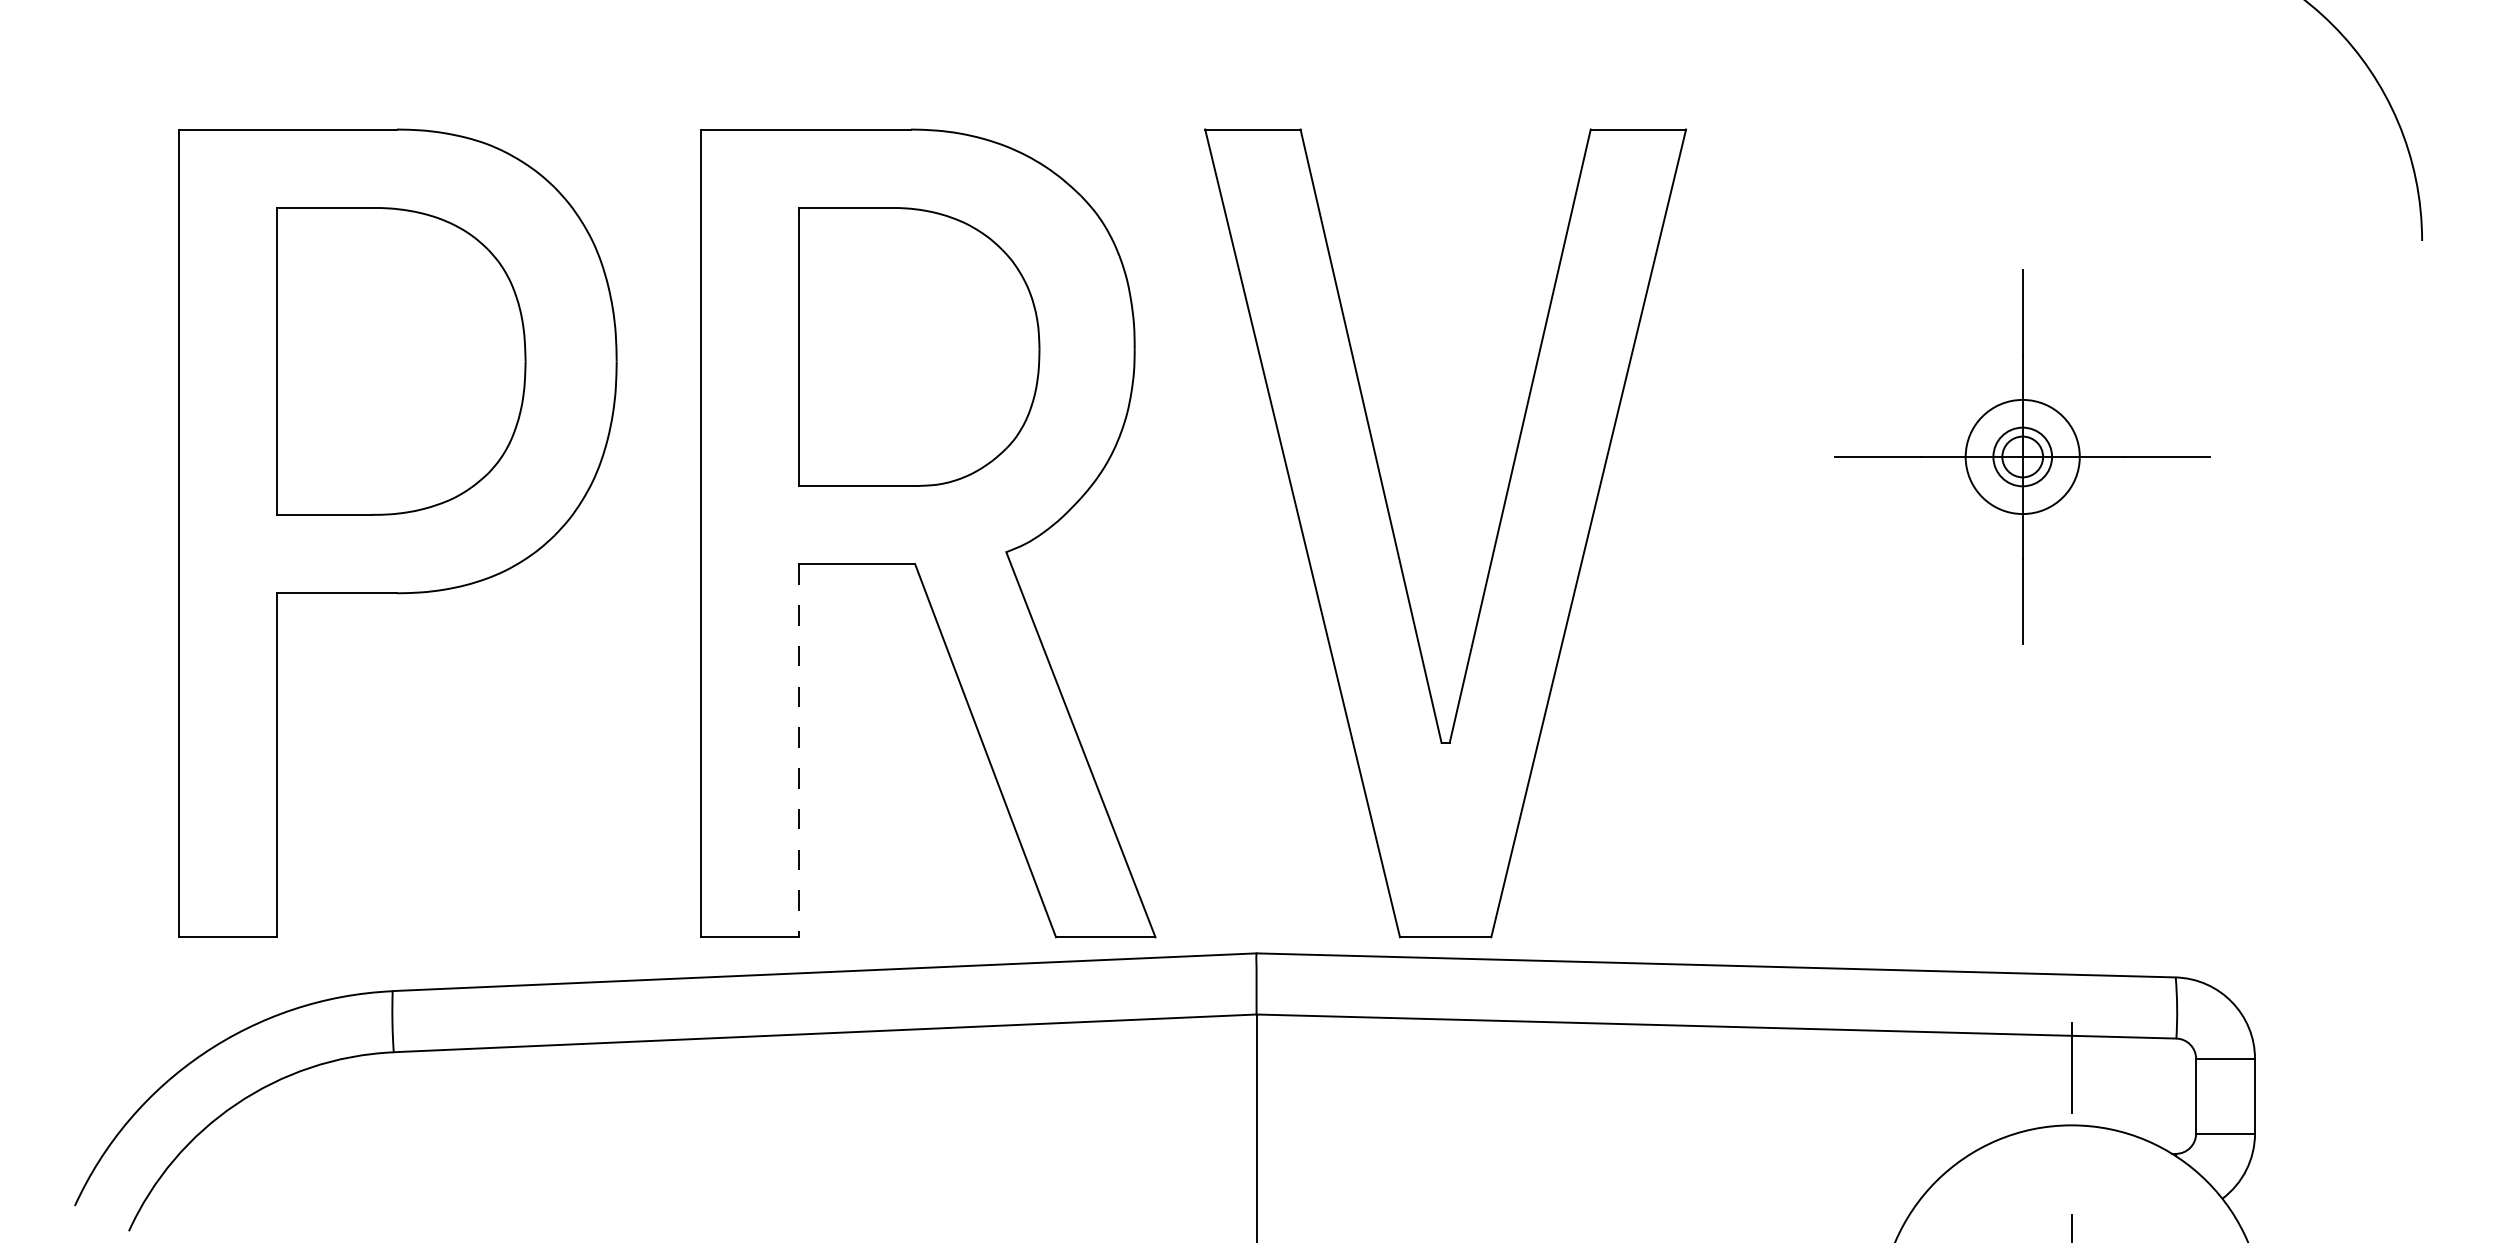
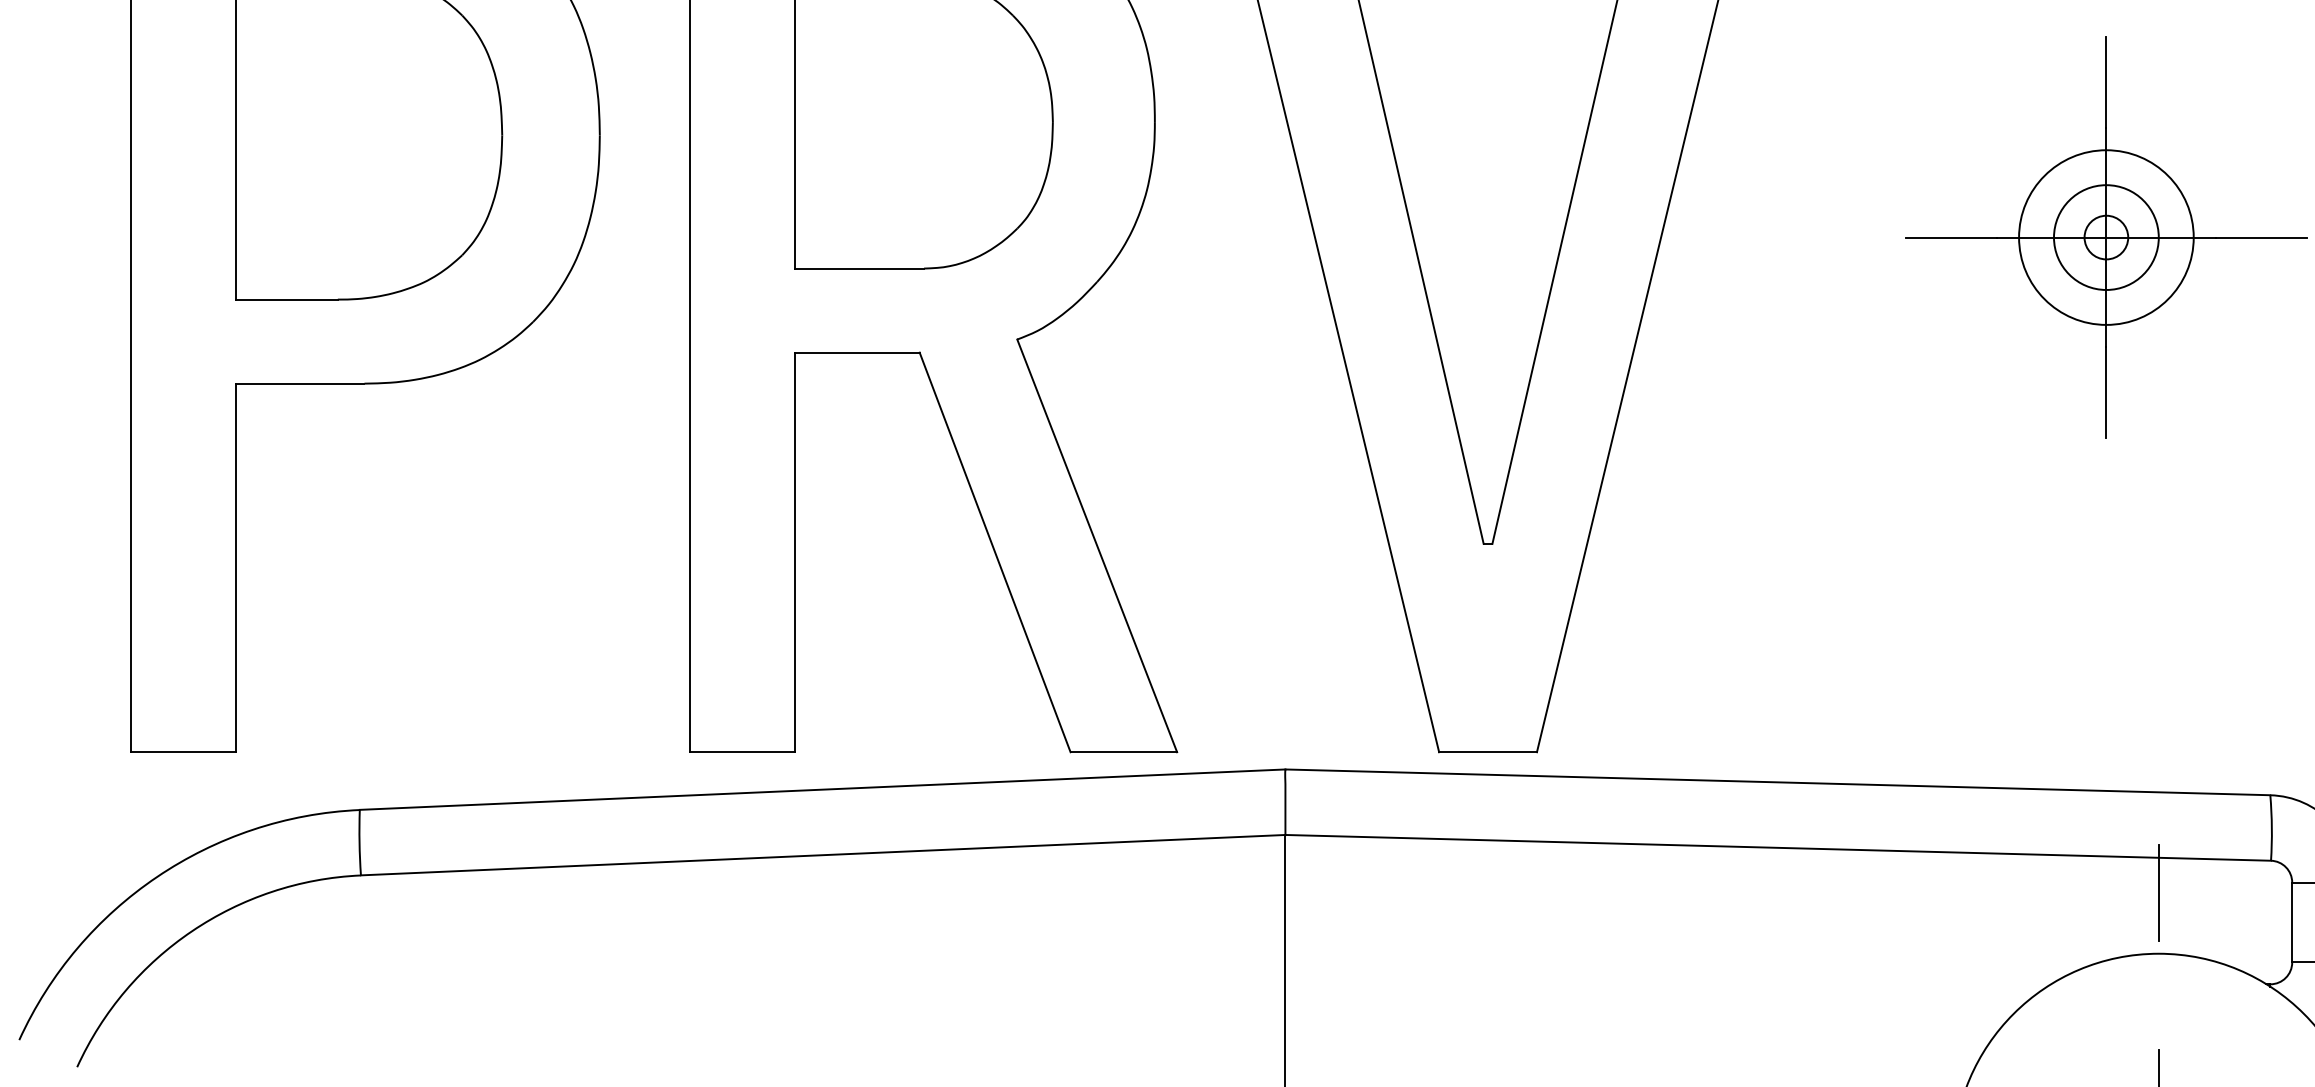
circle: (2022, 456) -> (2106, 237), size x1.43
circle: (2022, 456) -> (2106, 237), size x1.67
line: (799, 751) -> (795, 553), dashed -> solid

